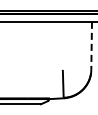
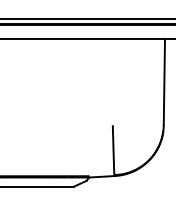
line: (91, 46) -> (164, 83), dashed -> solid

